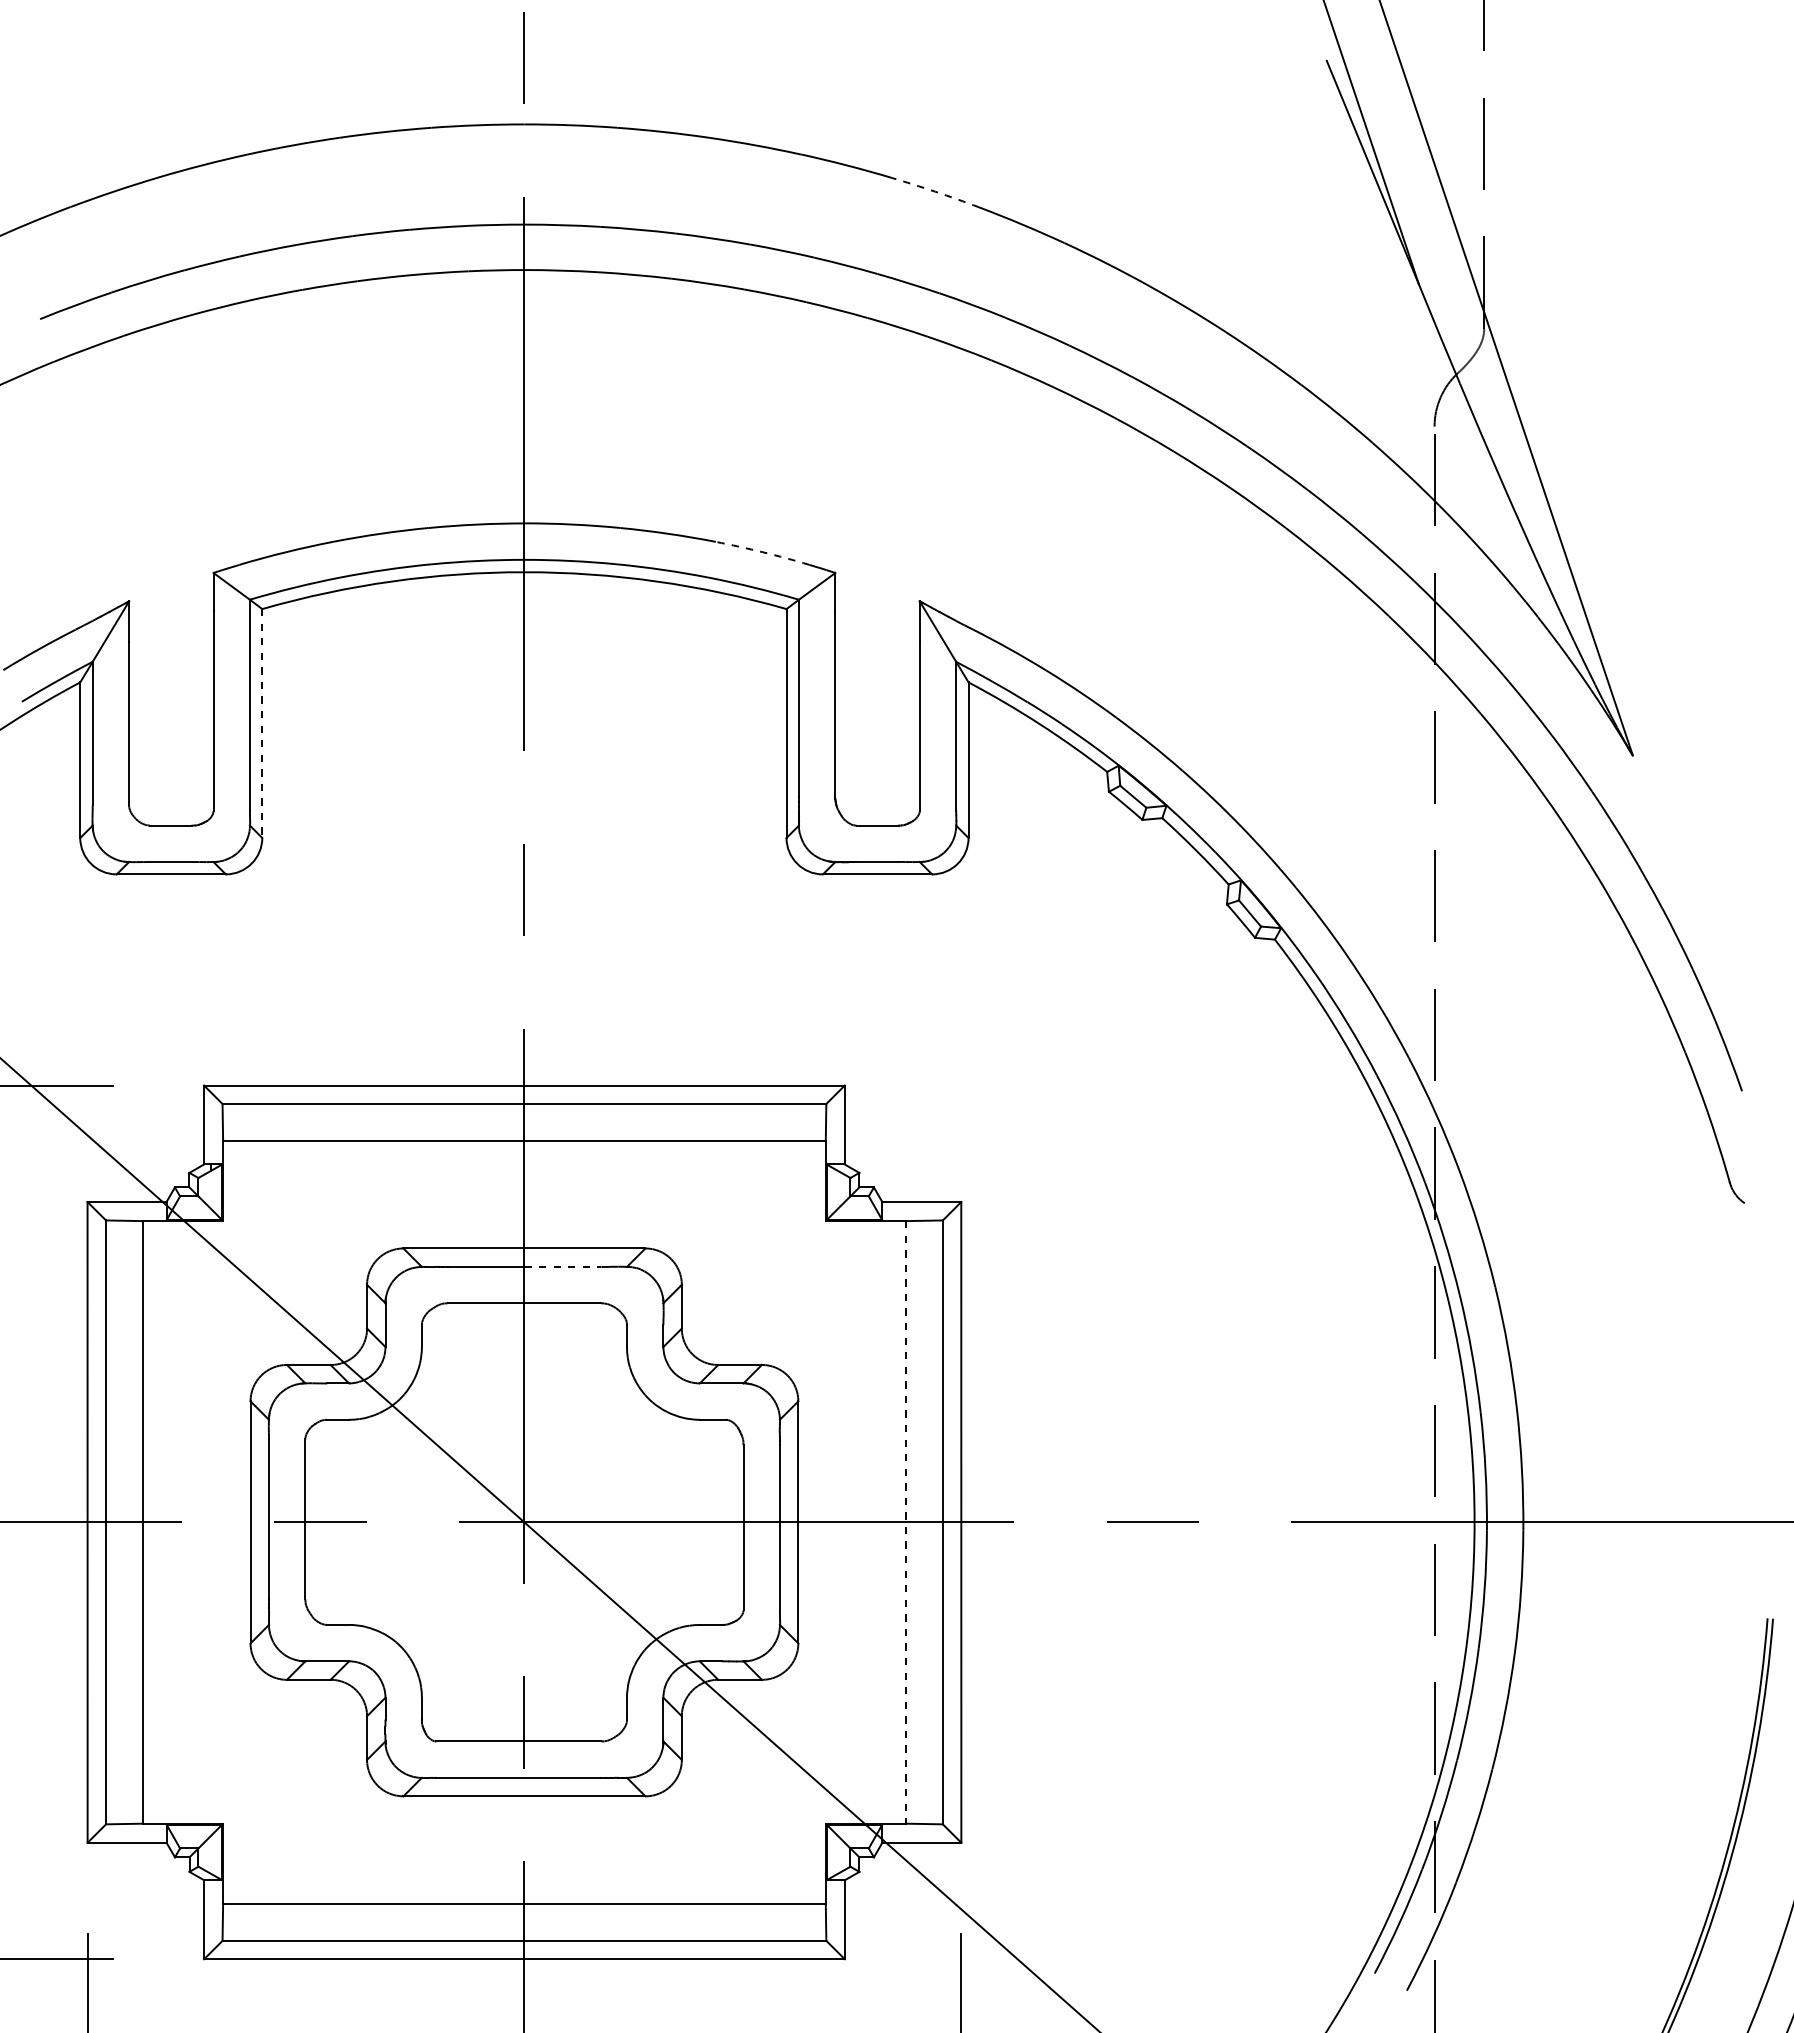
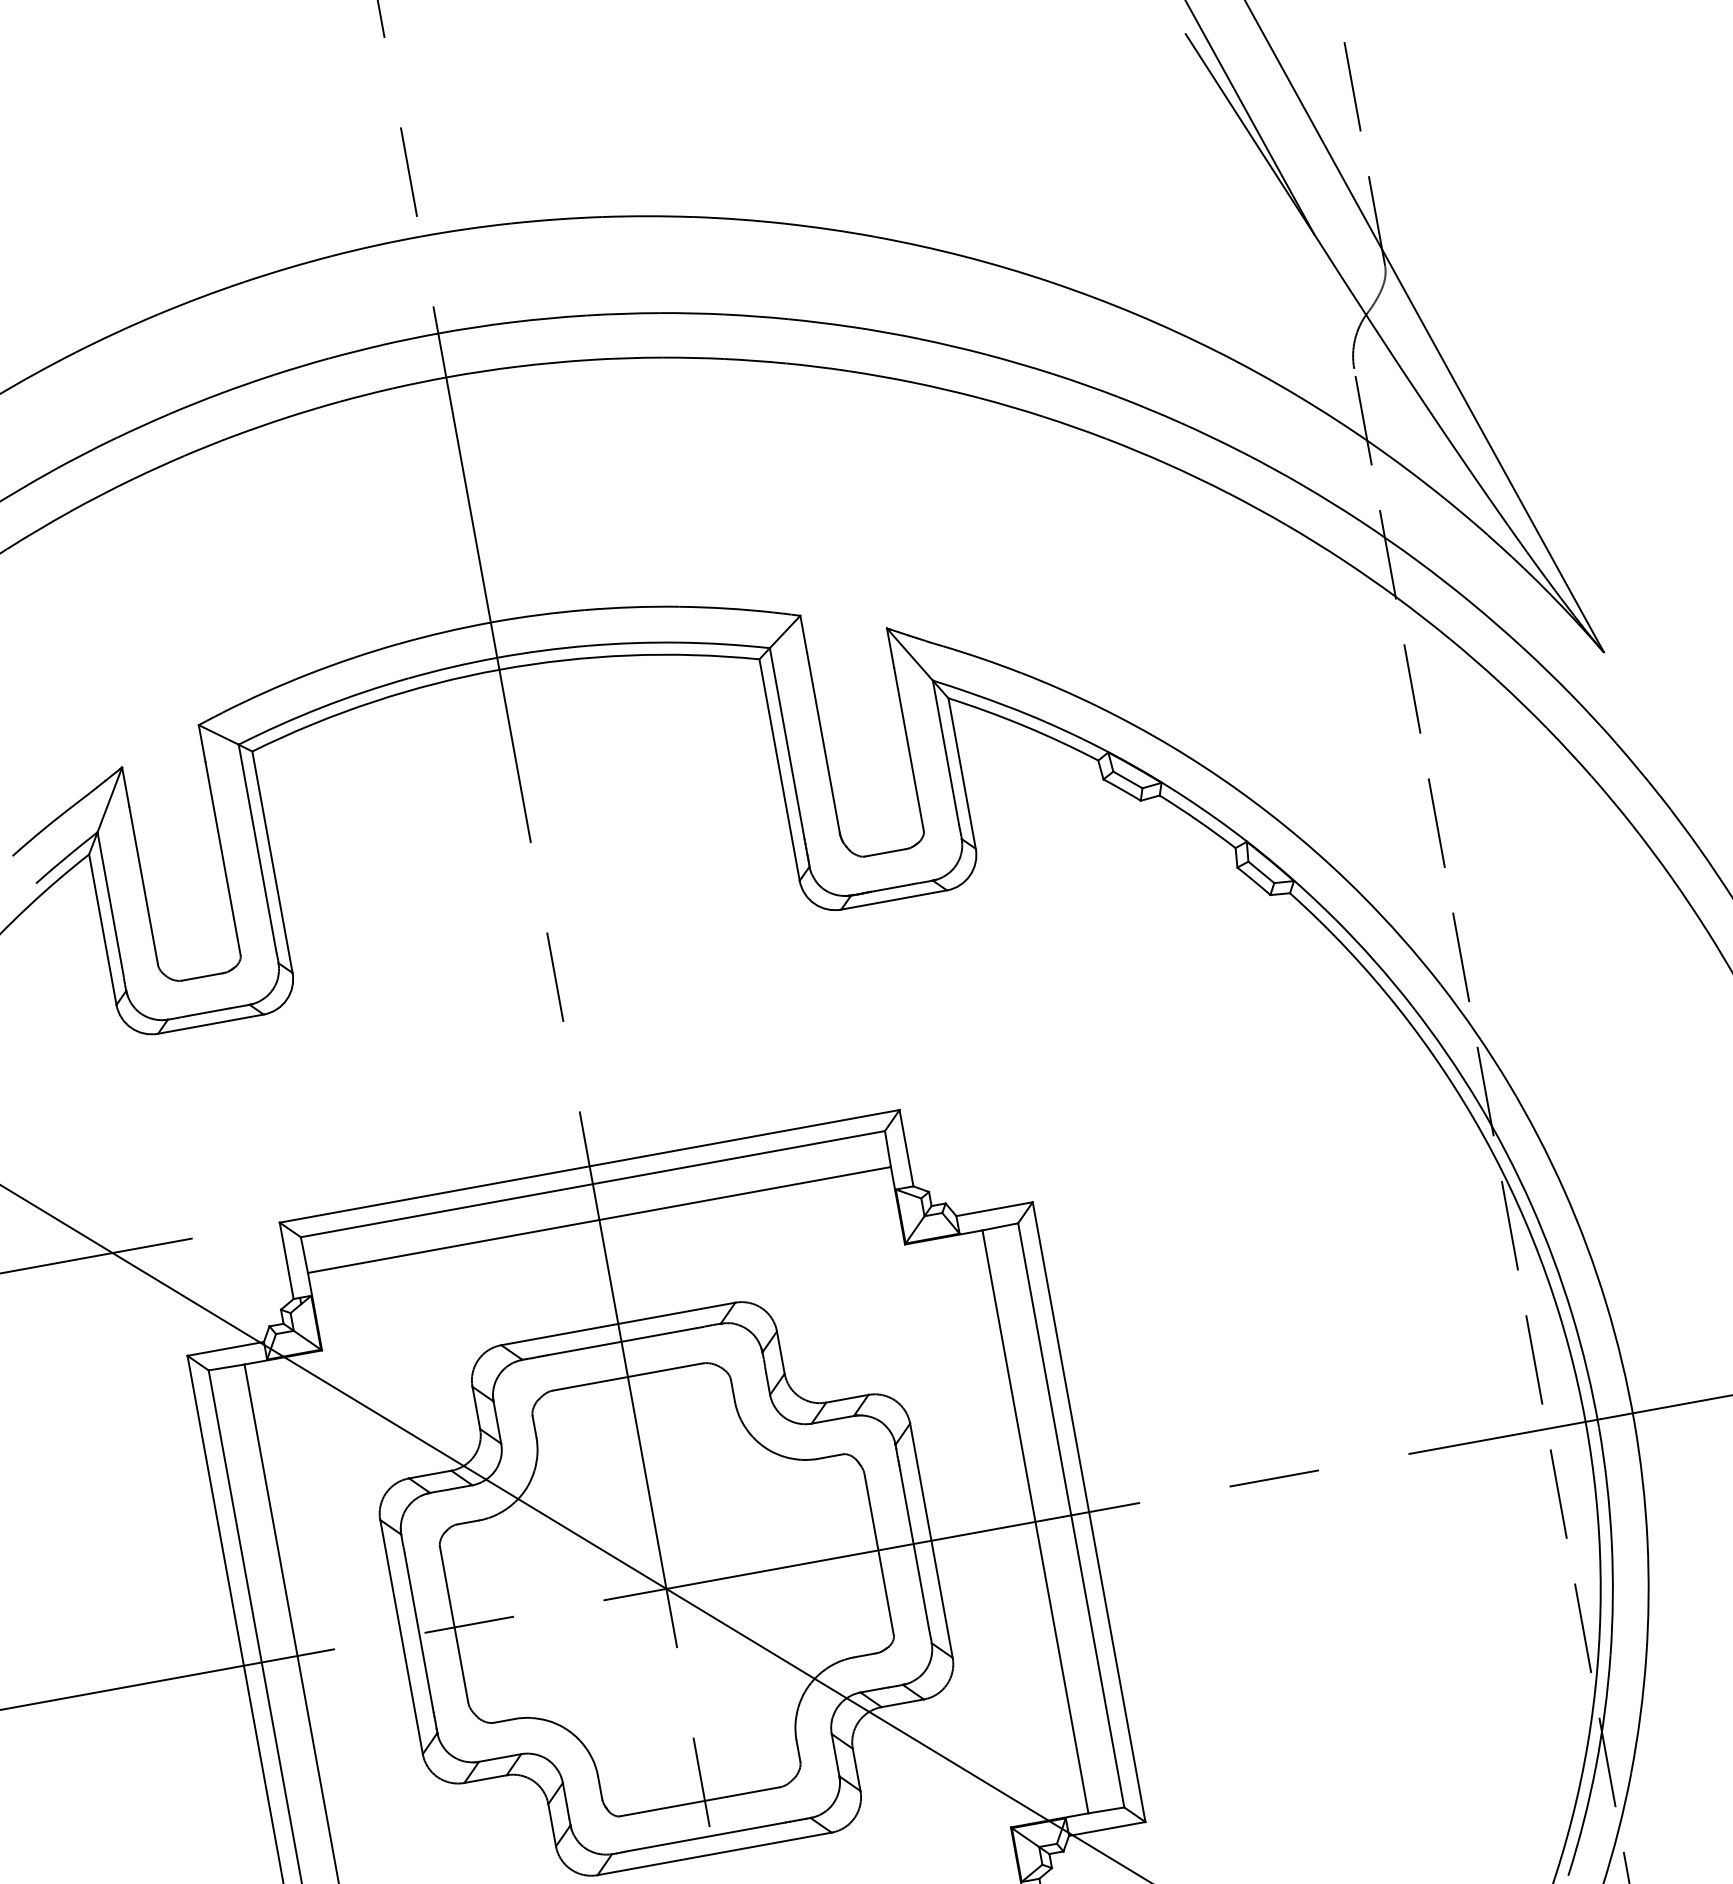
arc: (935, 191) -> (830, 229), dashed -> solid
arc: (762, 552) -> (726, 608), dashed -> solid
line: (262, 724) -> (272, 863), dashed -> solid
line: (563, 1266) -> (659, 1334), dashed -> solid
line: (905, 1522) -> (1035, 1522), dashed -> solid

